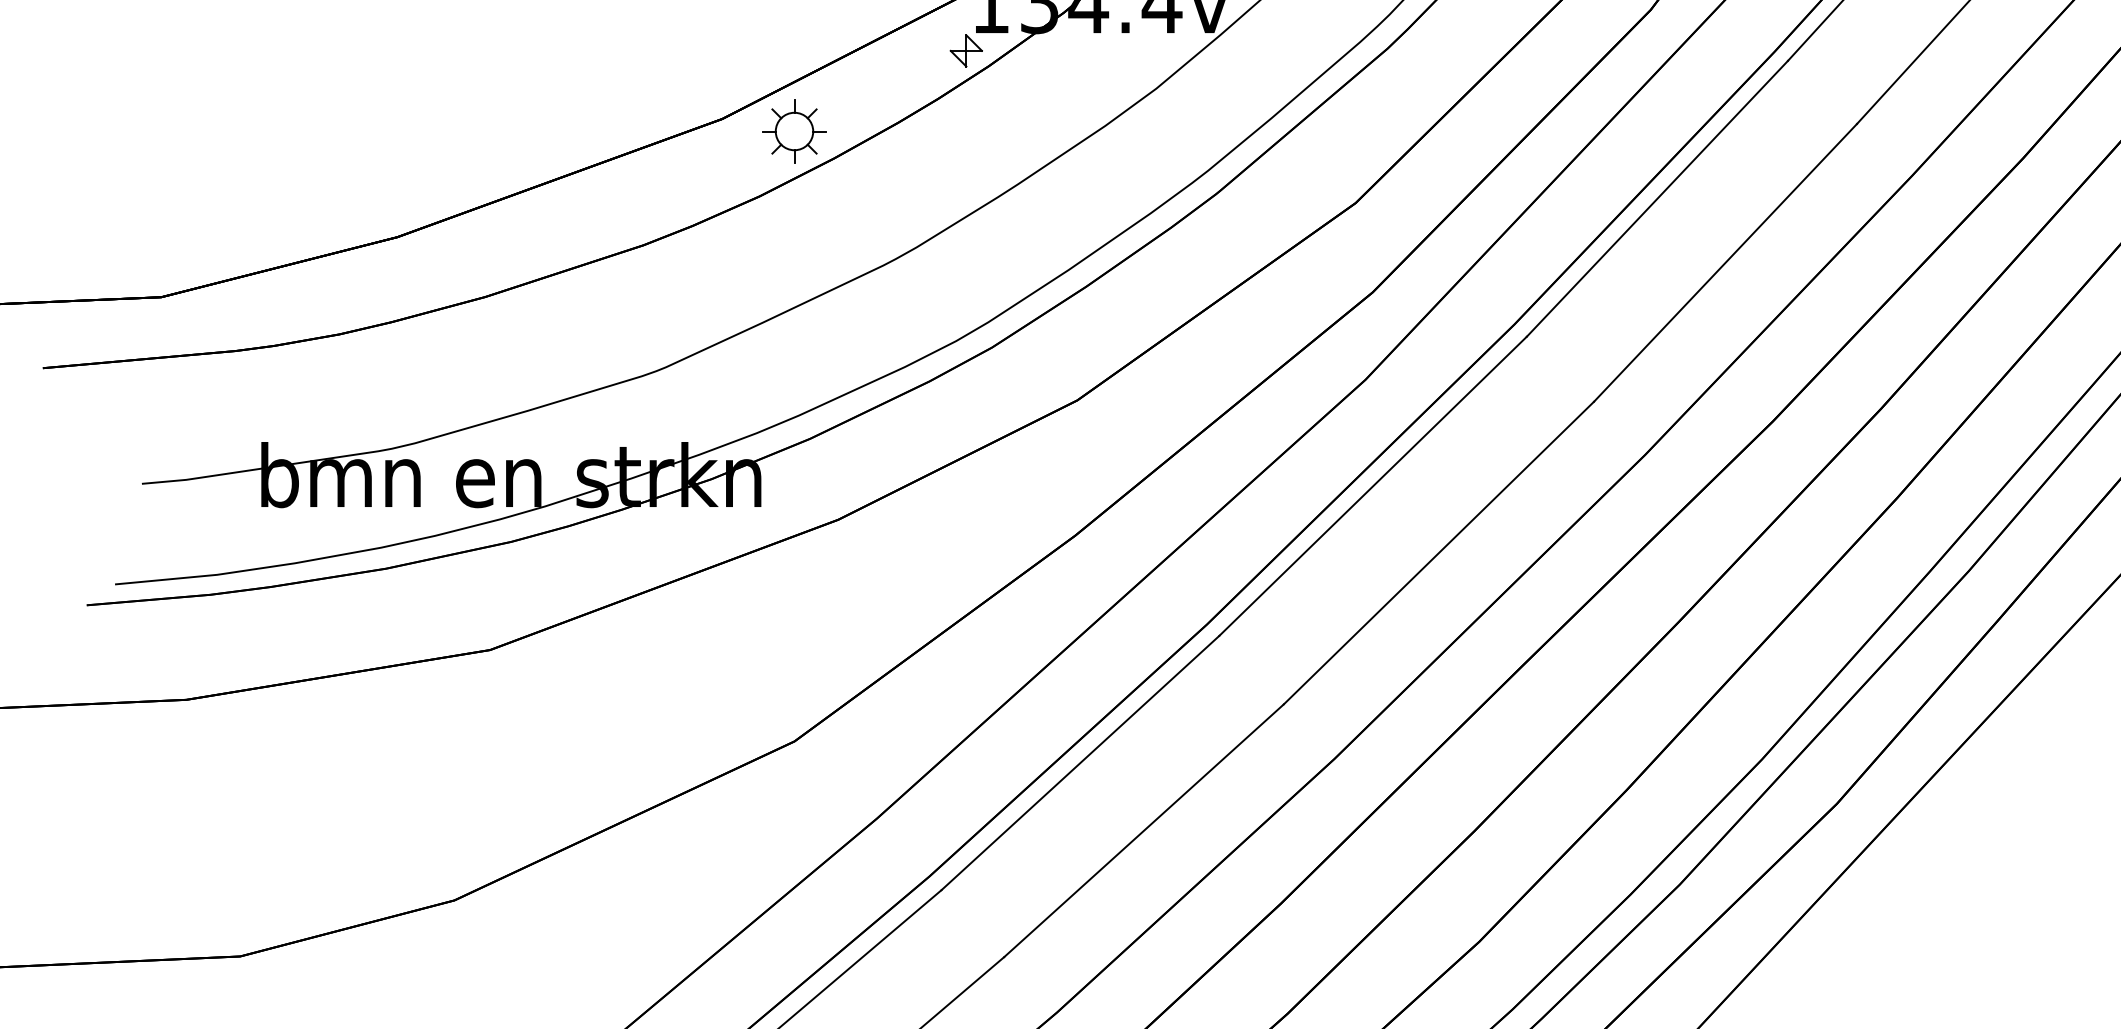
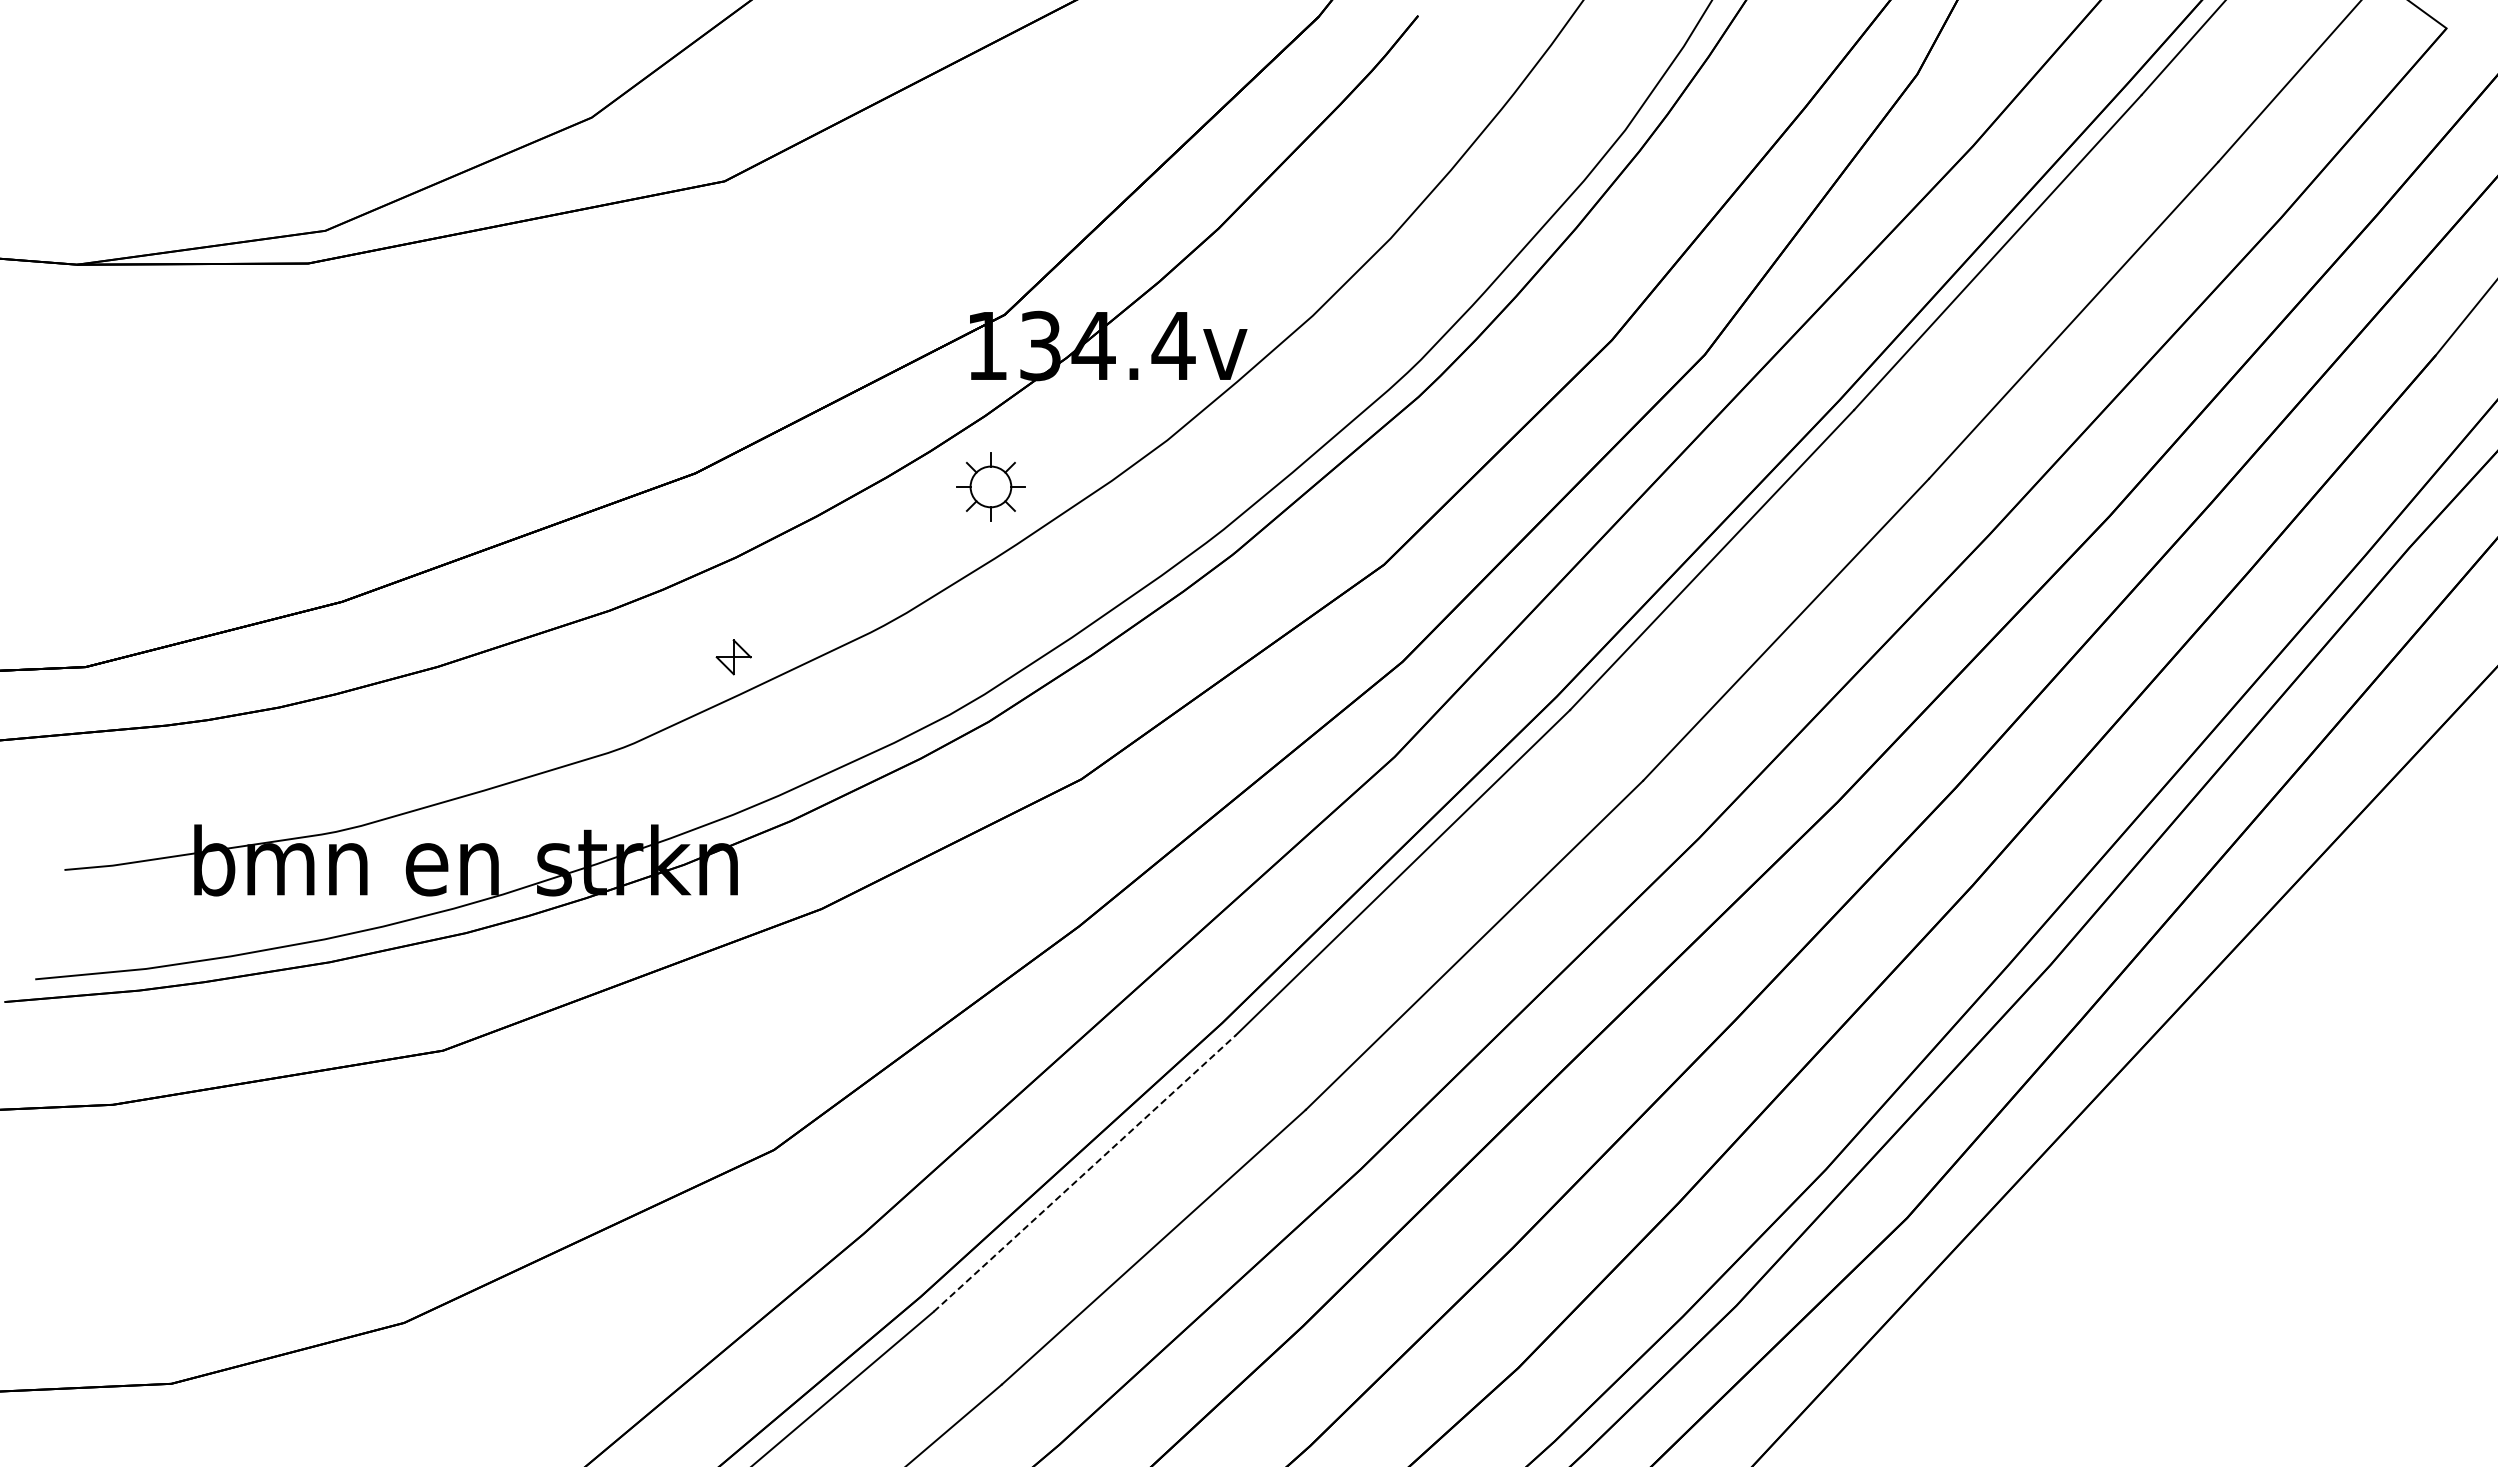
part: (966, 51) -> (733, 657), moved
part: (794, 131) -> (990, 486), moved
line: (1080, 763) -> (1084, 1173), solid -> dashed

